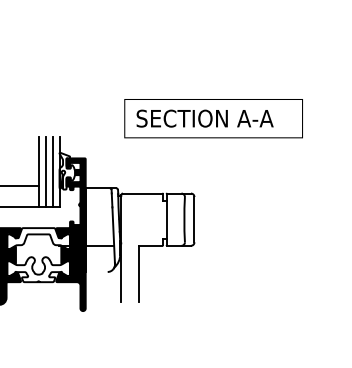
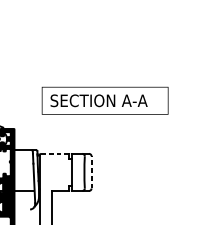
line: (142, 193) -> (54, 153), solid -> dashed
line: (194, 219) -> (91, 172), solid -> dashed

